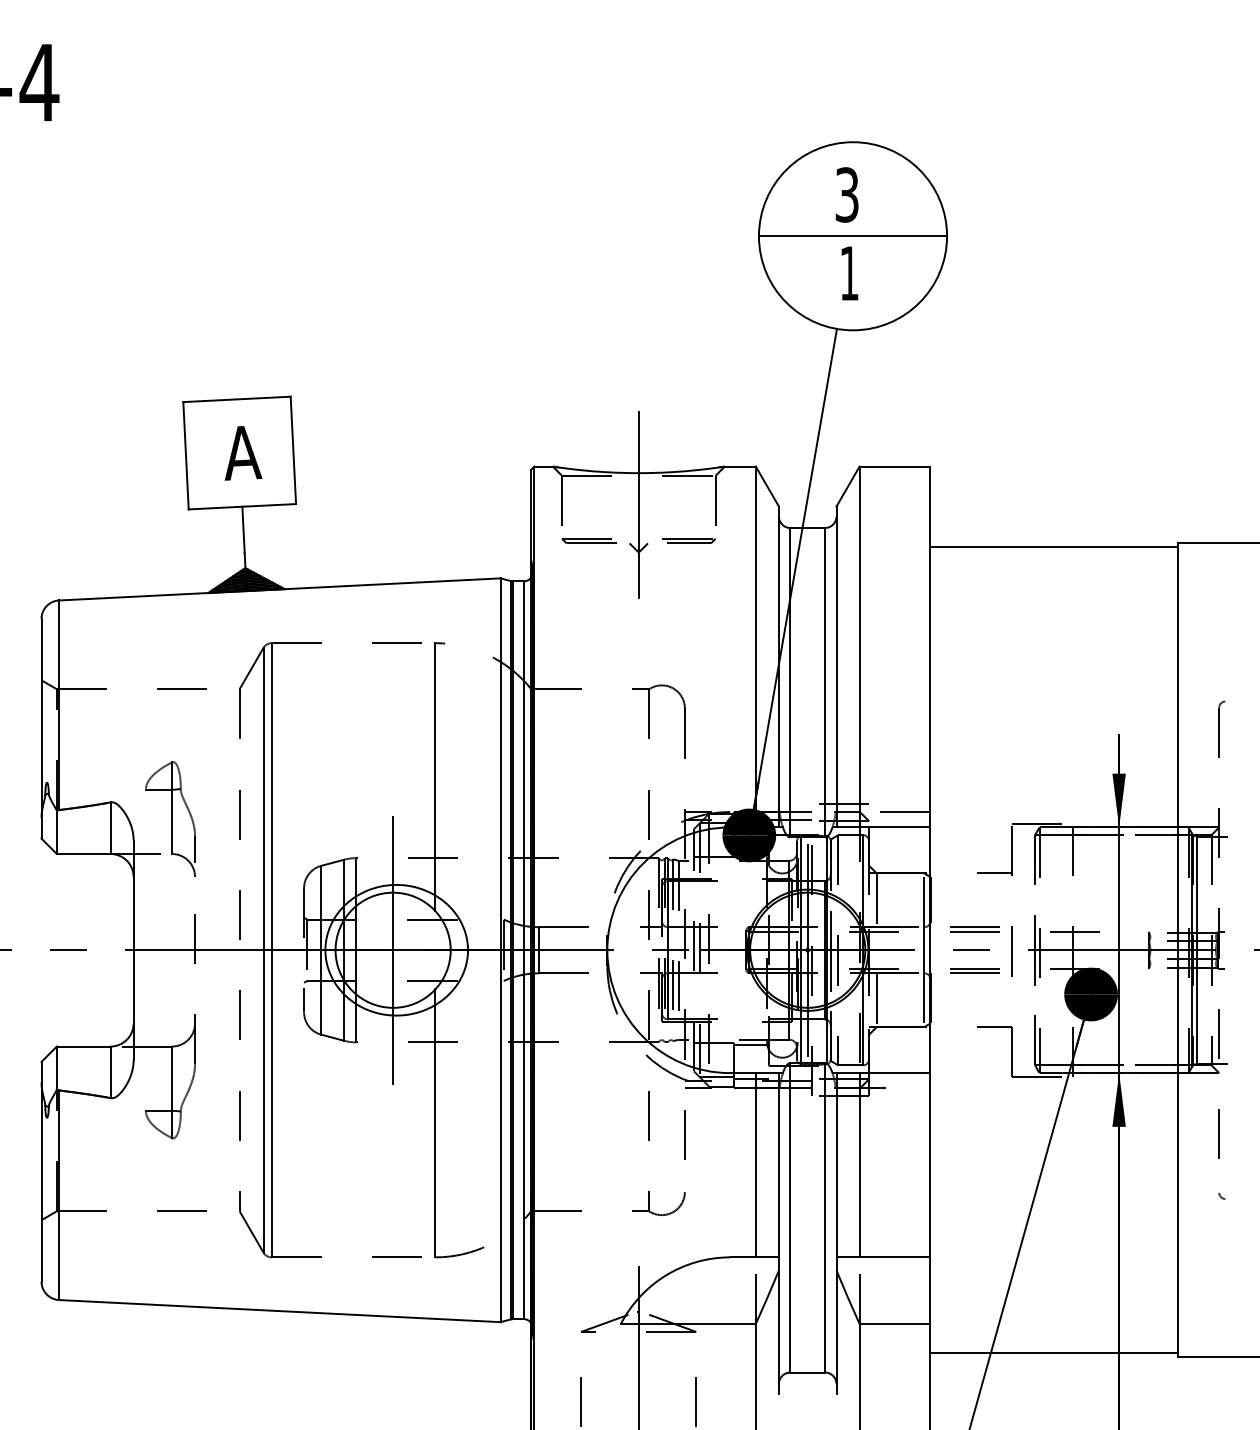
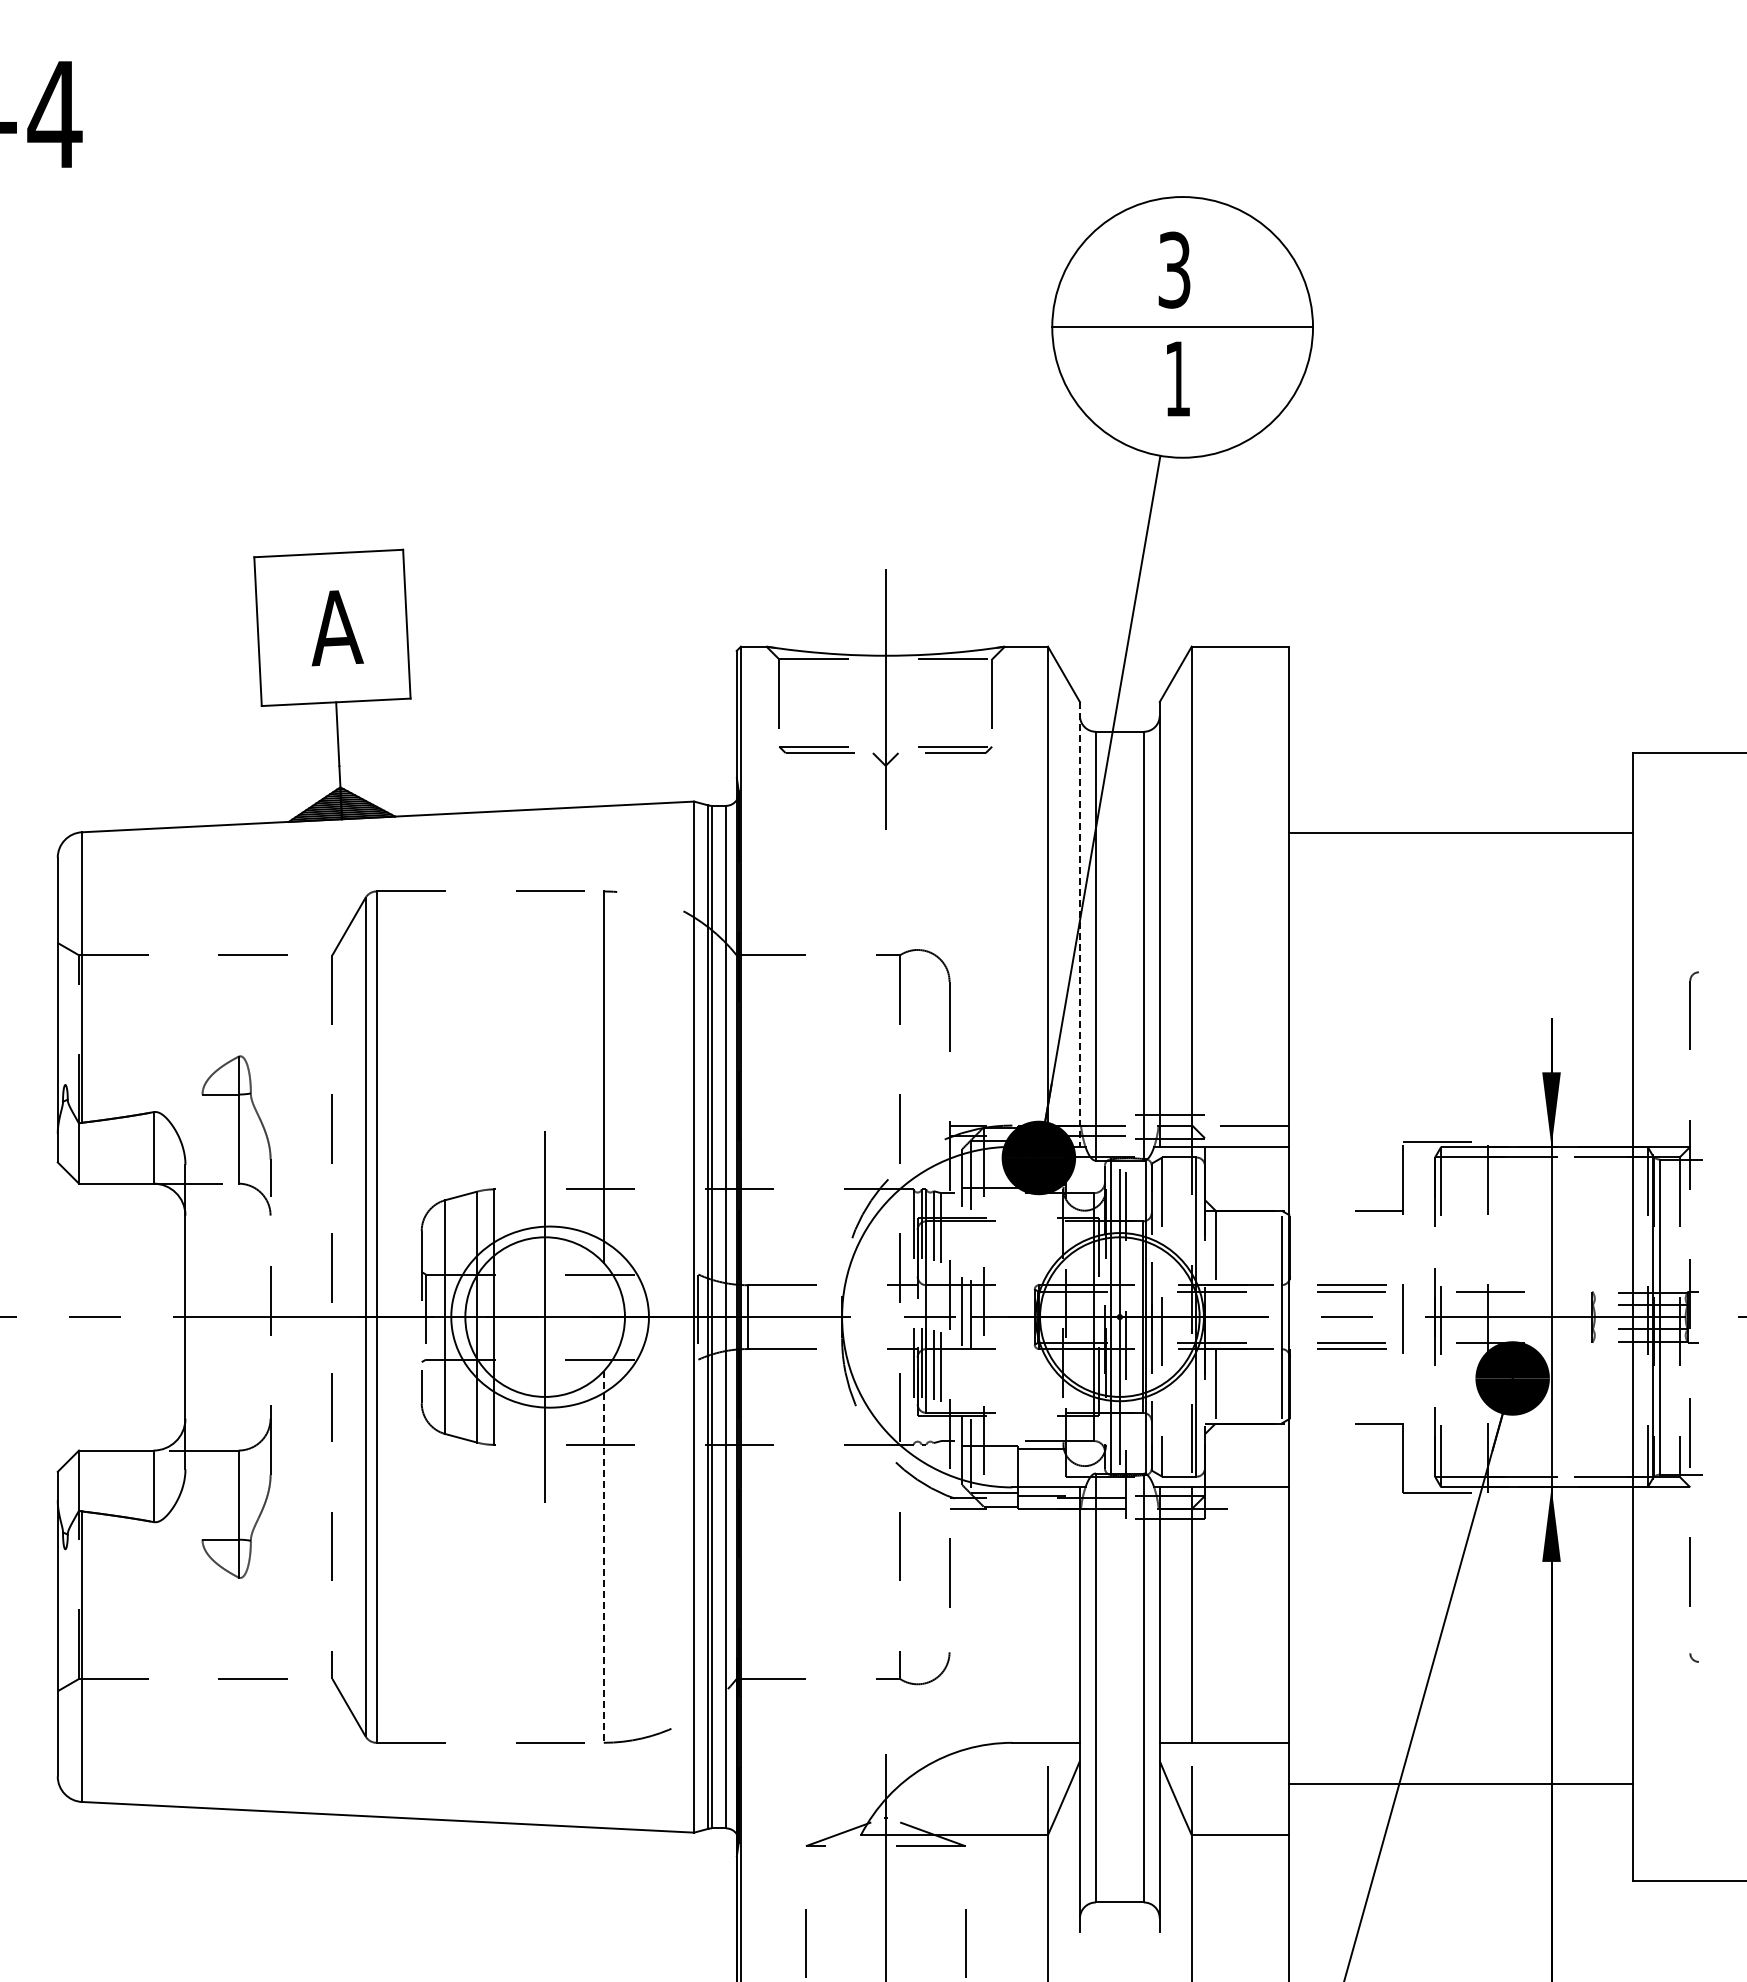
line: (1053, 547) -> (1460, 833), moved
line: (778, 667) -> (1079, 924), solid -> dashed
line: (435, 1123) -> (603, 1557), solid -> dashed
line: (755, 1164) -> (1047, 1614), removed
line: (1053, 1353) -> (1460, 1783), moved

